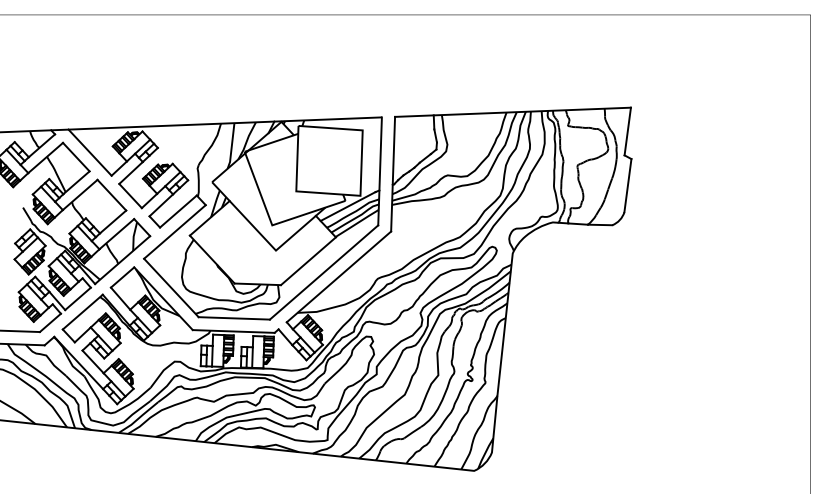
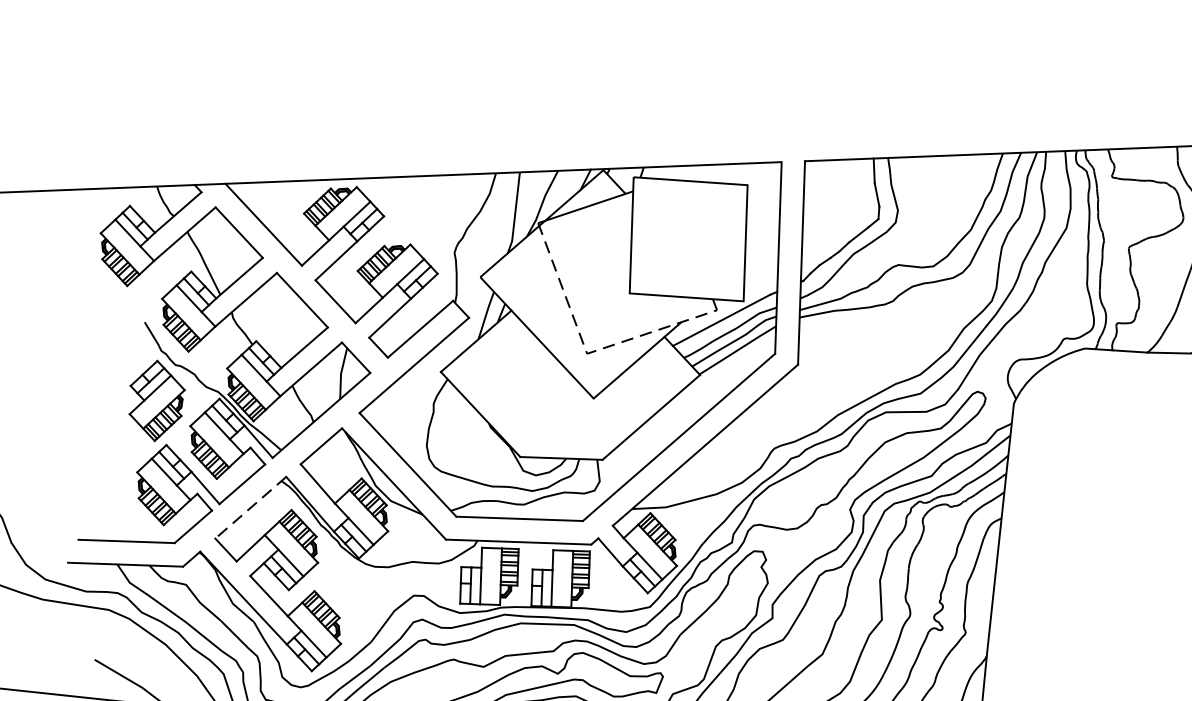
line: (272, 225) -> (587, 353), solid -> dashed
line: (82, 312) -> (250, 508), solid -> dashed

